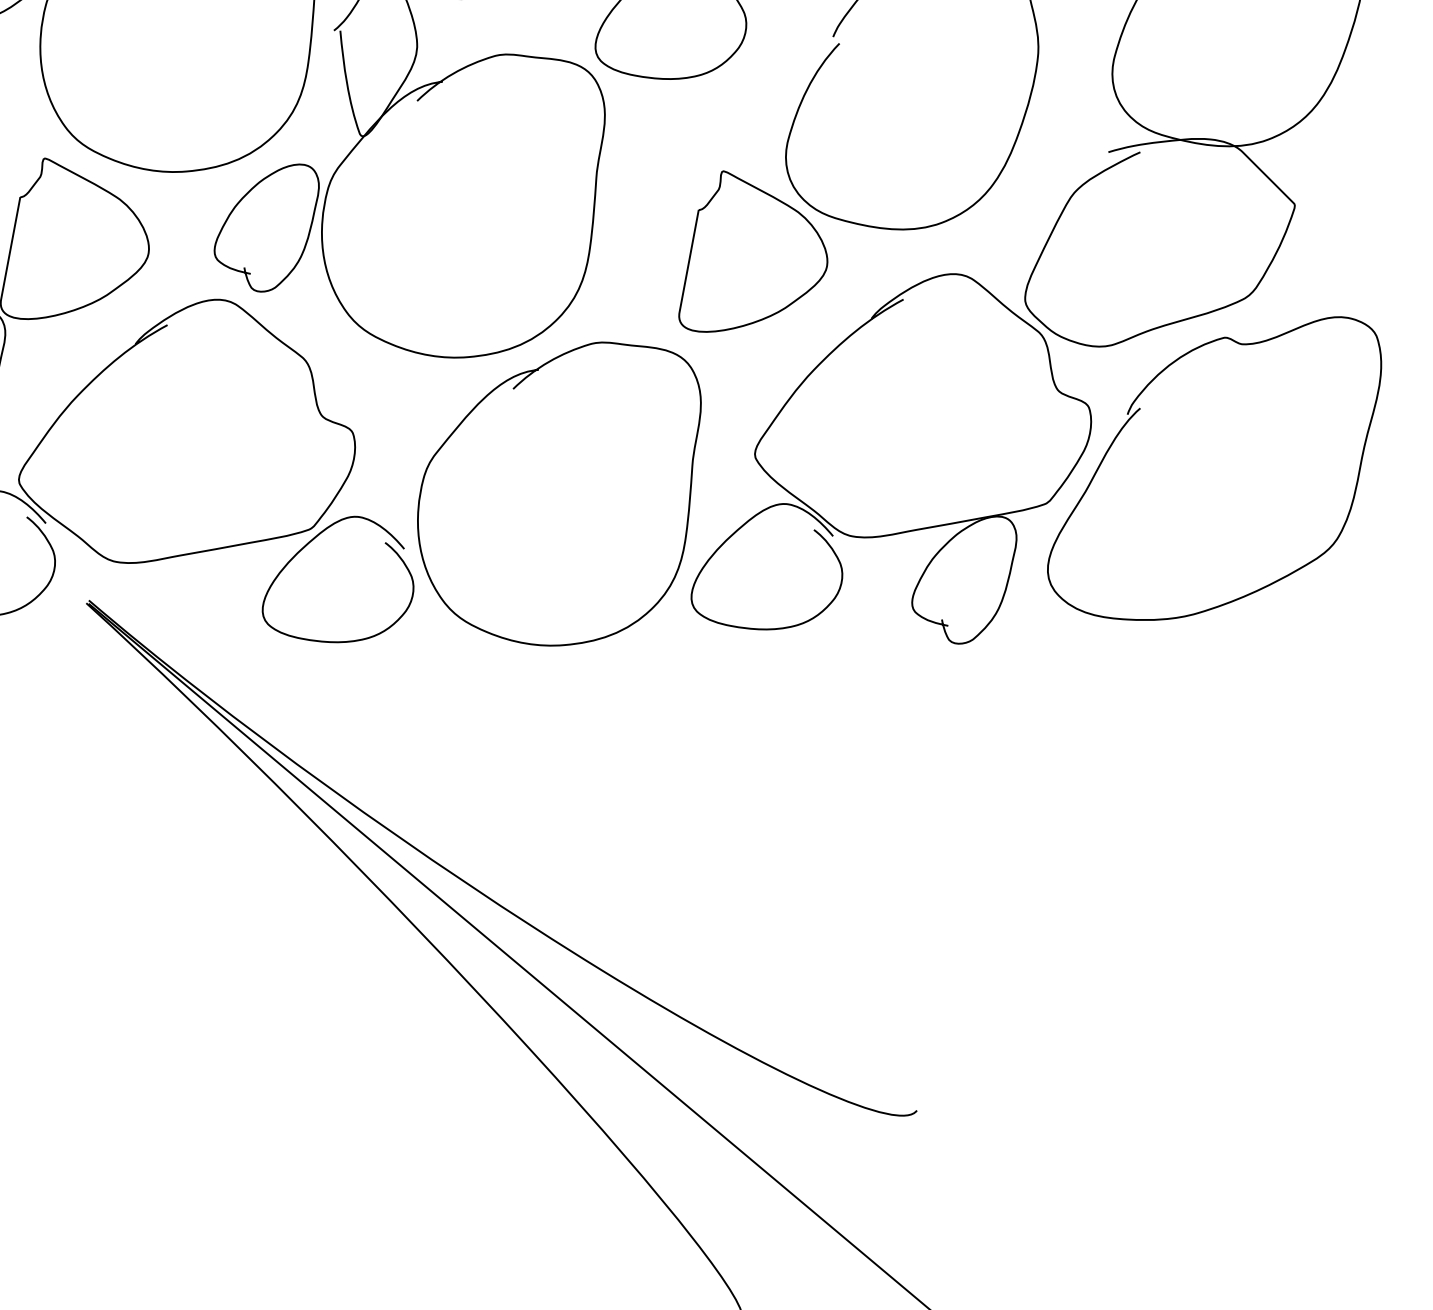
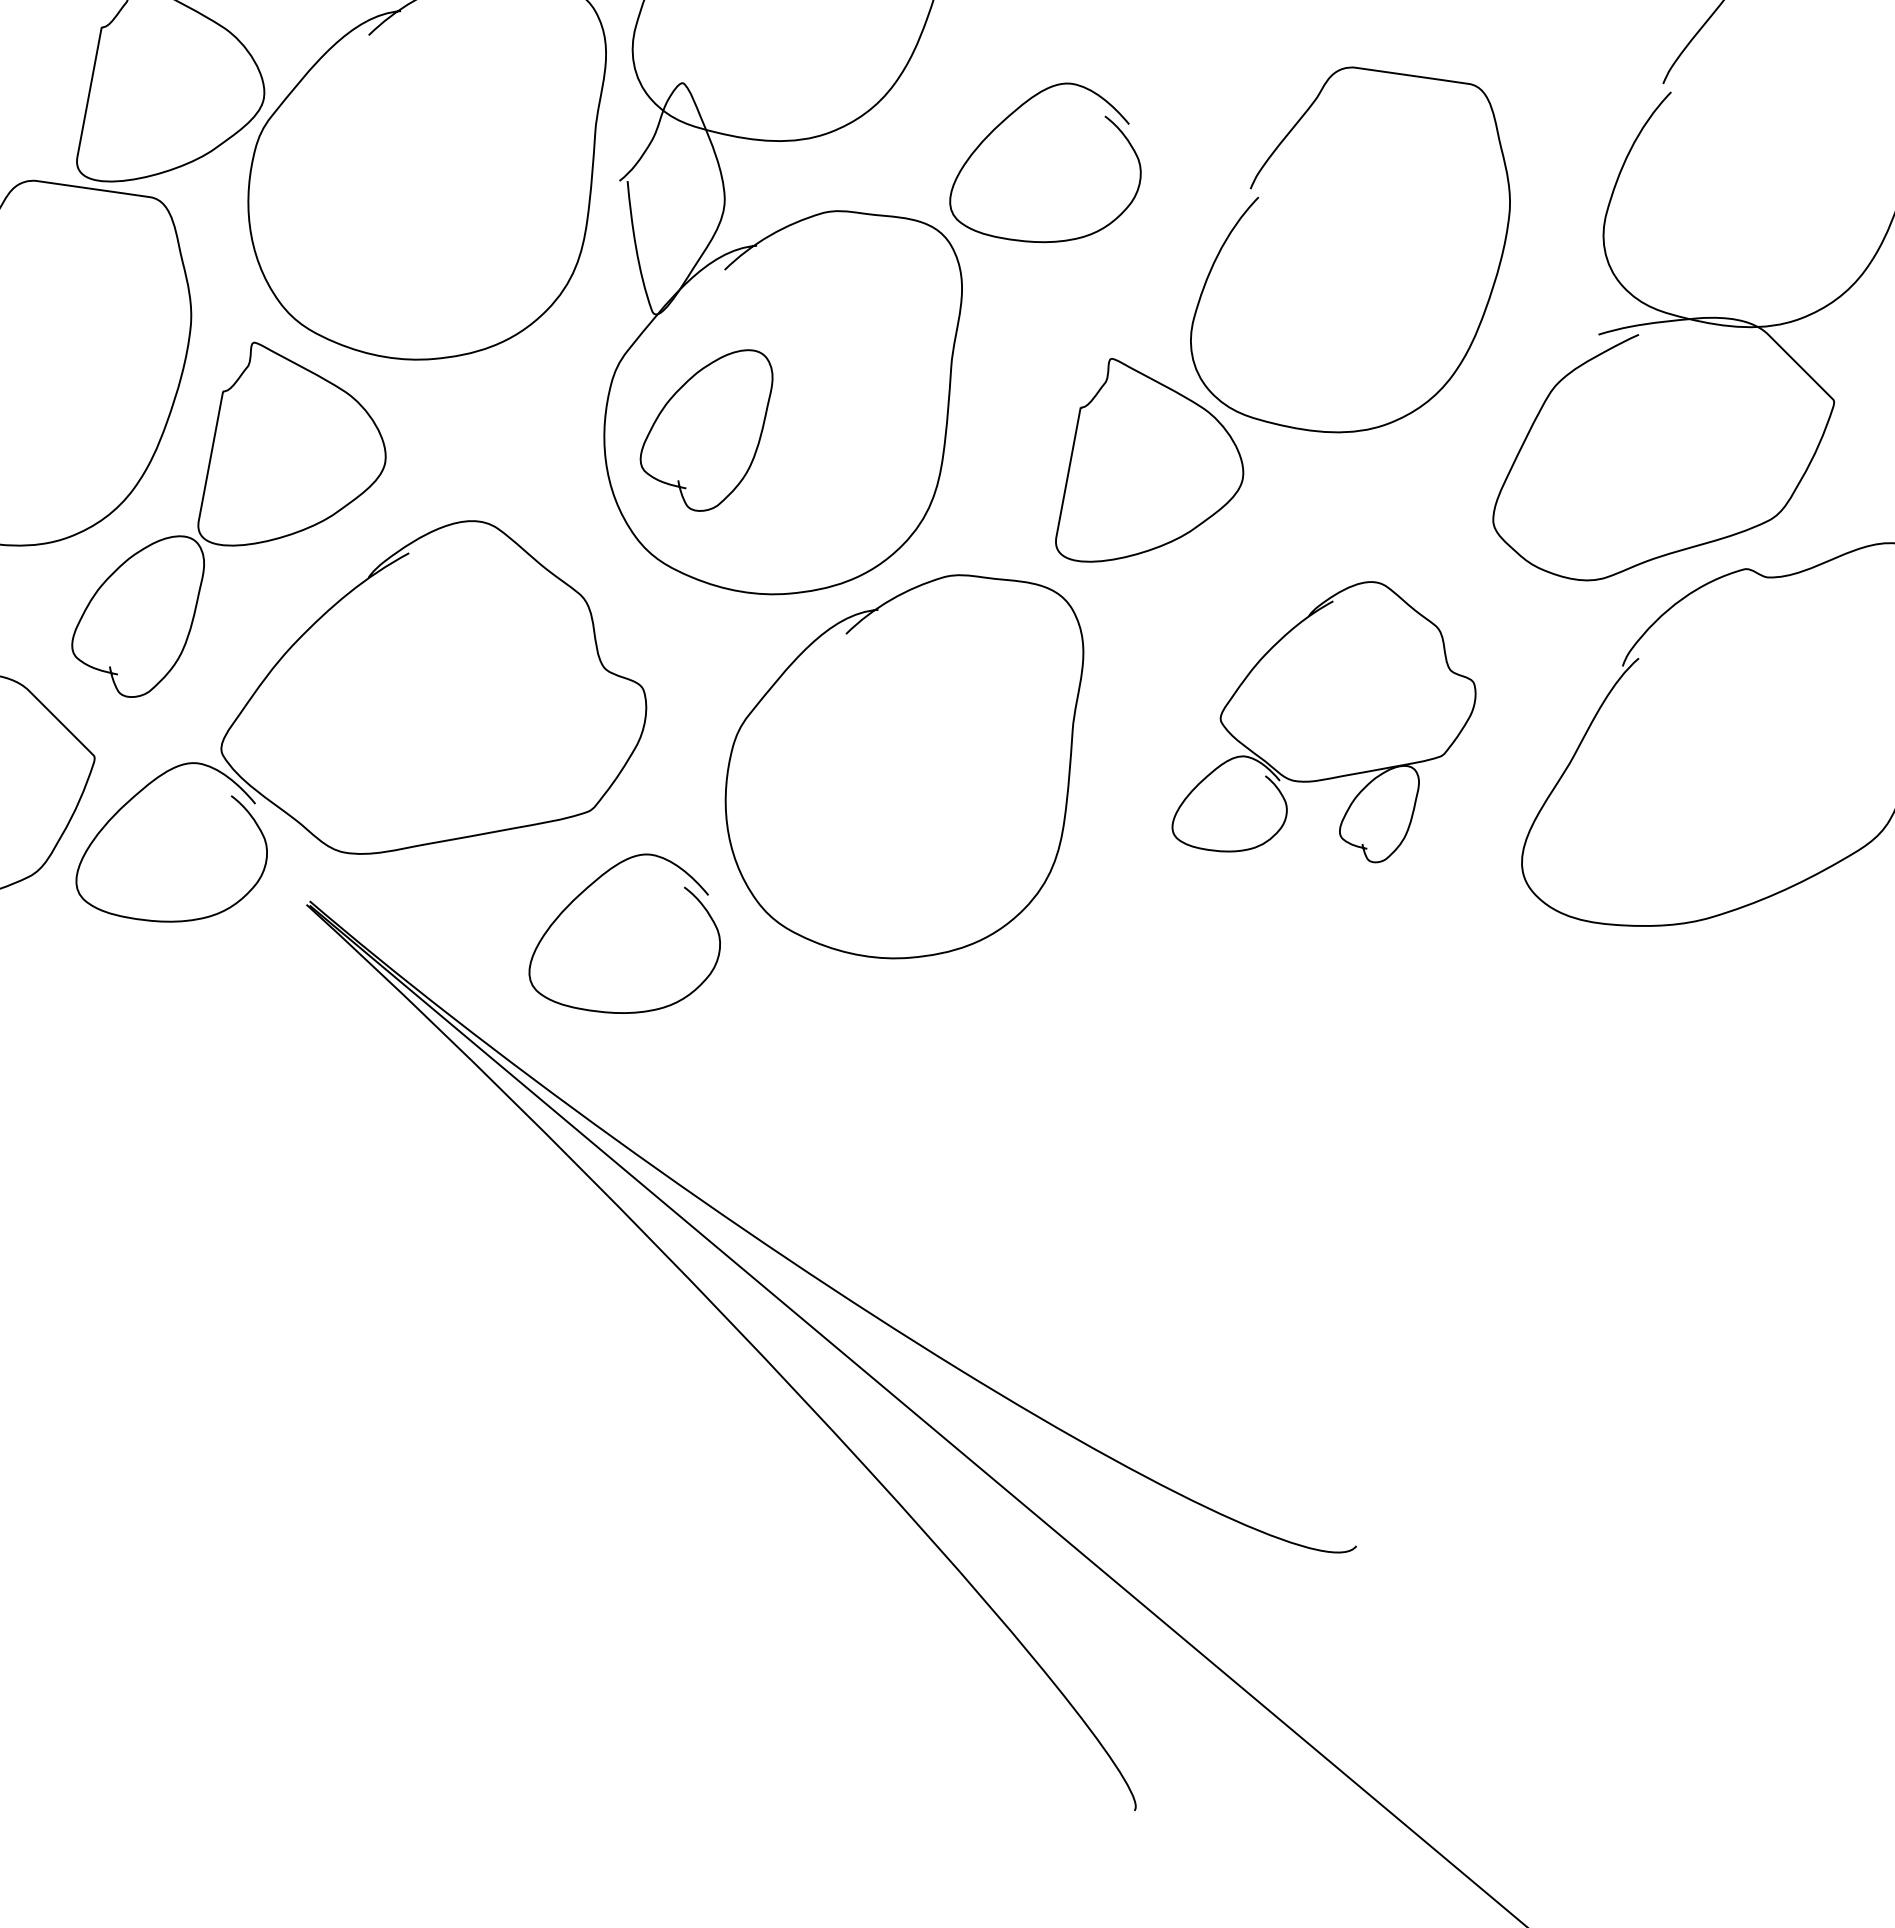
curve: (236, 206) -> (668, 403), moved
part: (890, 458) -> (1323, 721), size x0.6
curve: (309, 543) -> (588, 888), moved

